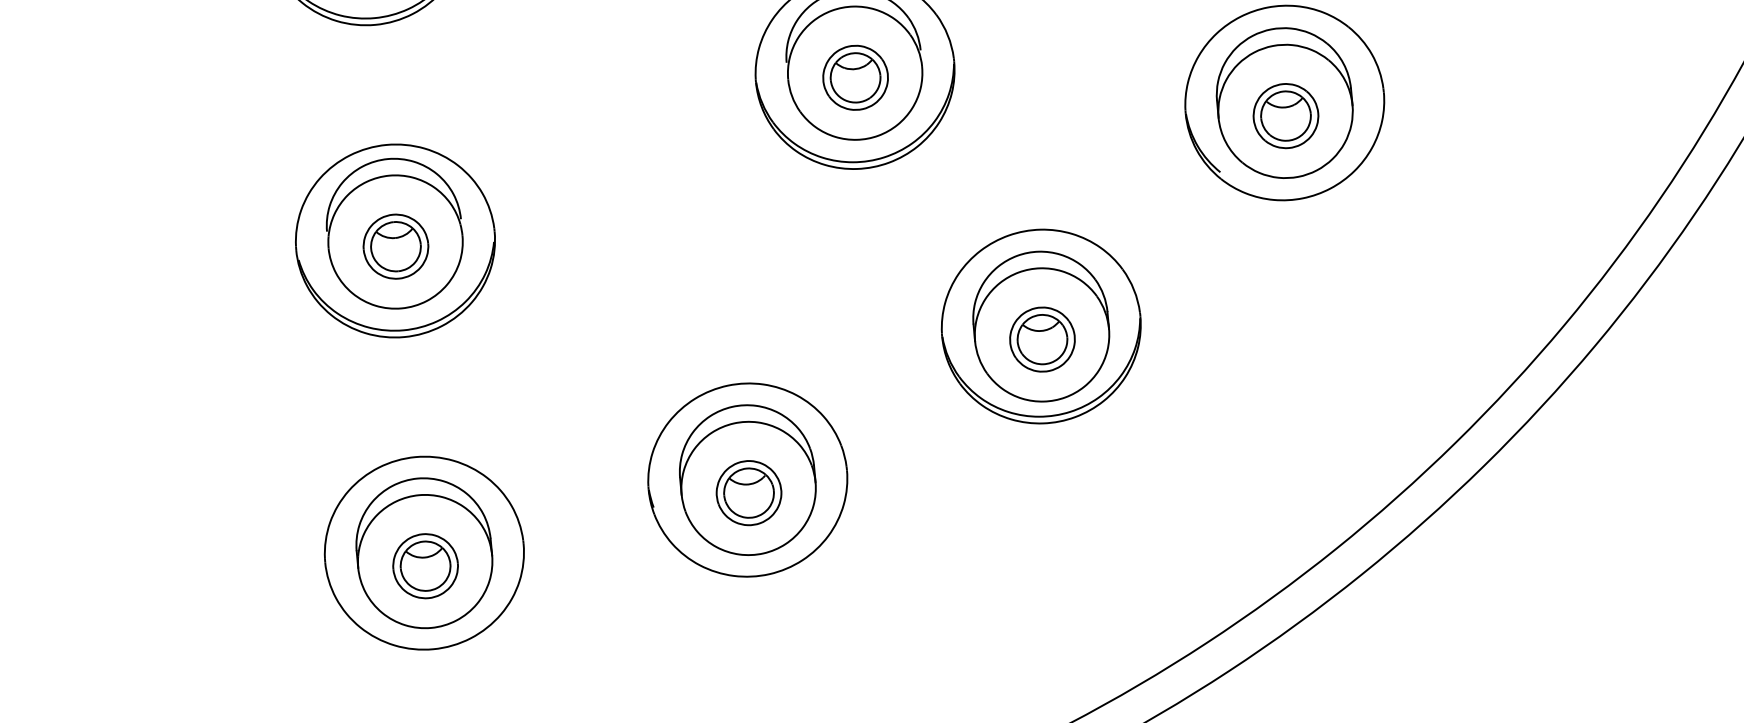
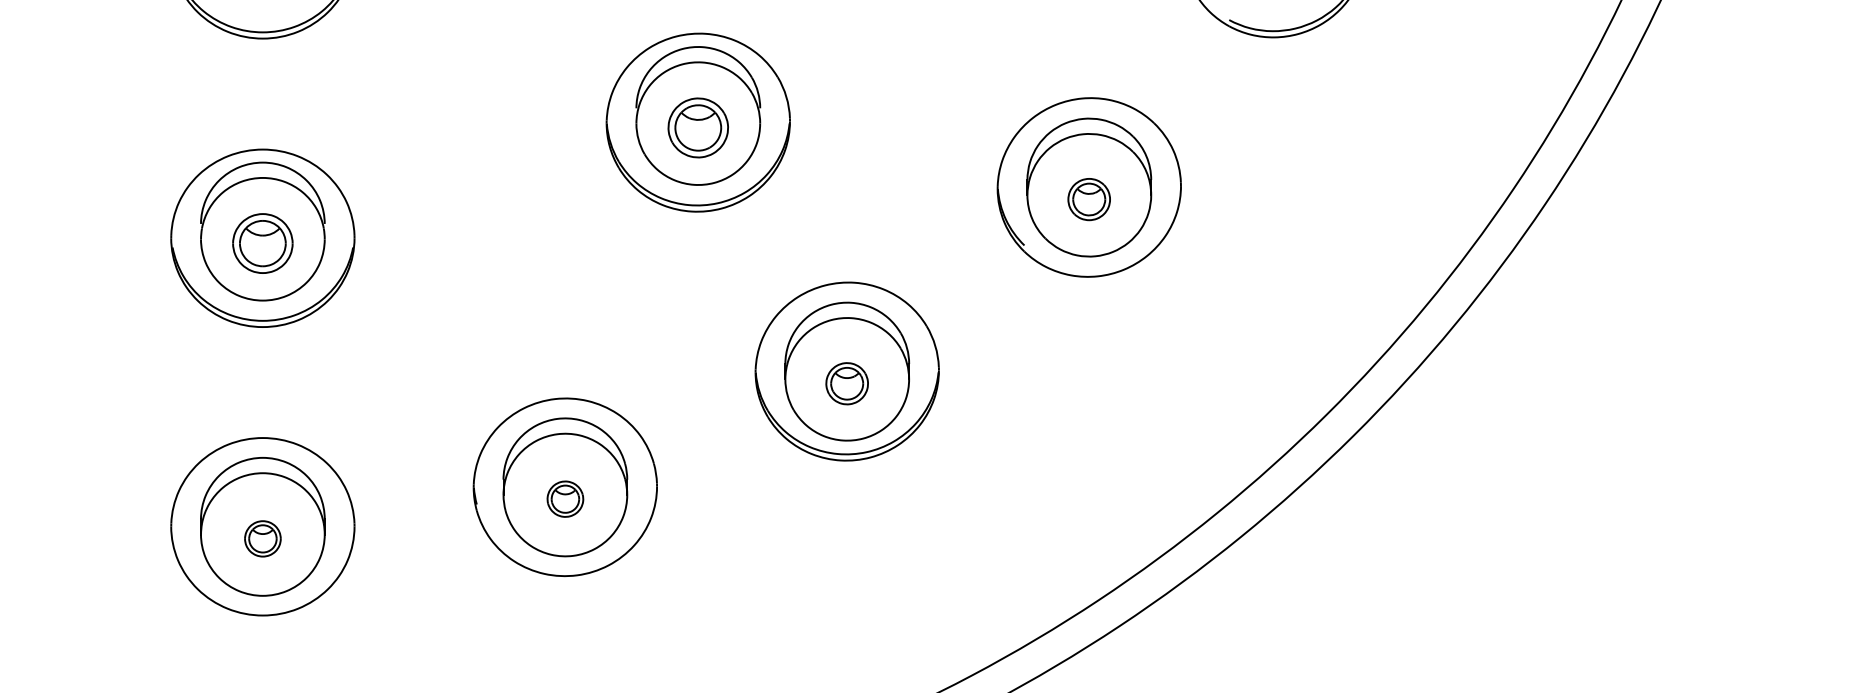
part: (1285, 116) -> (1088, 199), size x0.7
part: (1041, 339) -> (846, 383), size x0.7
part: (749, 492) -> (565, 498), size x0.6
part: (425, 565) -> (262, 538), size x0.6

